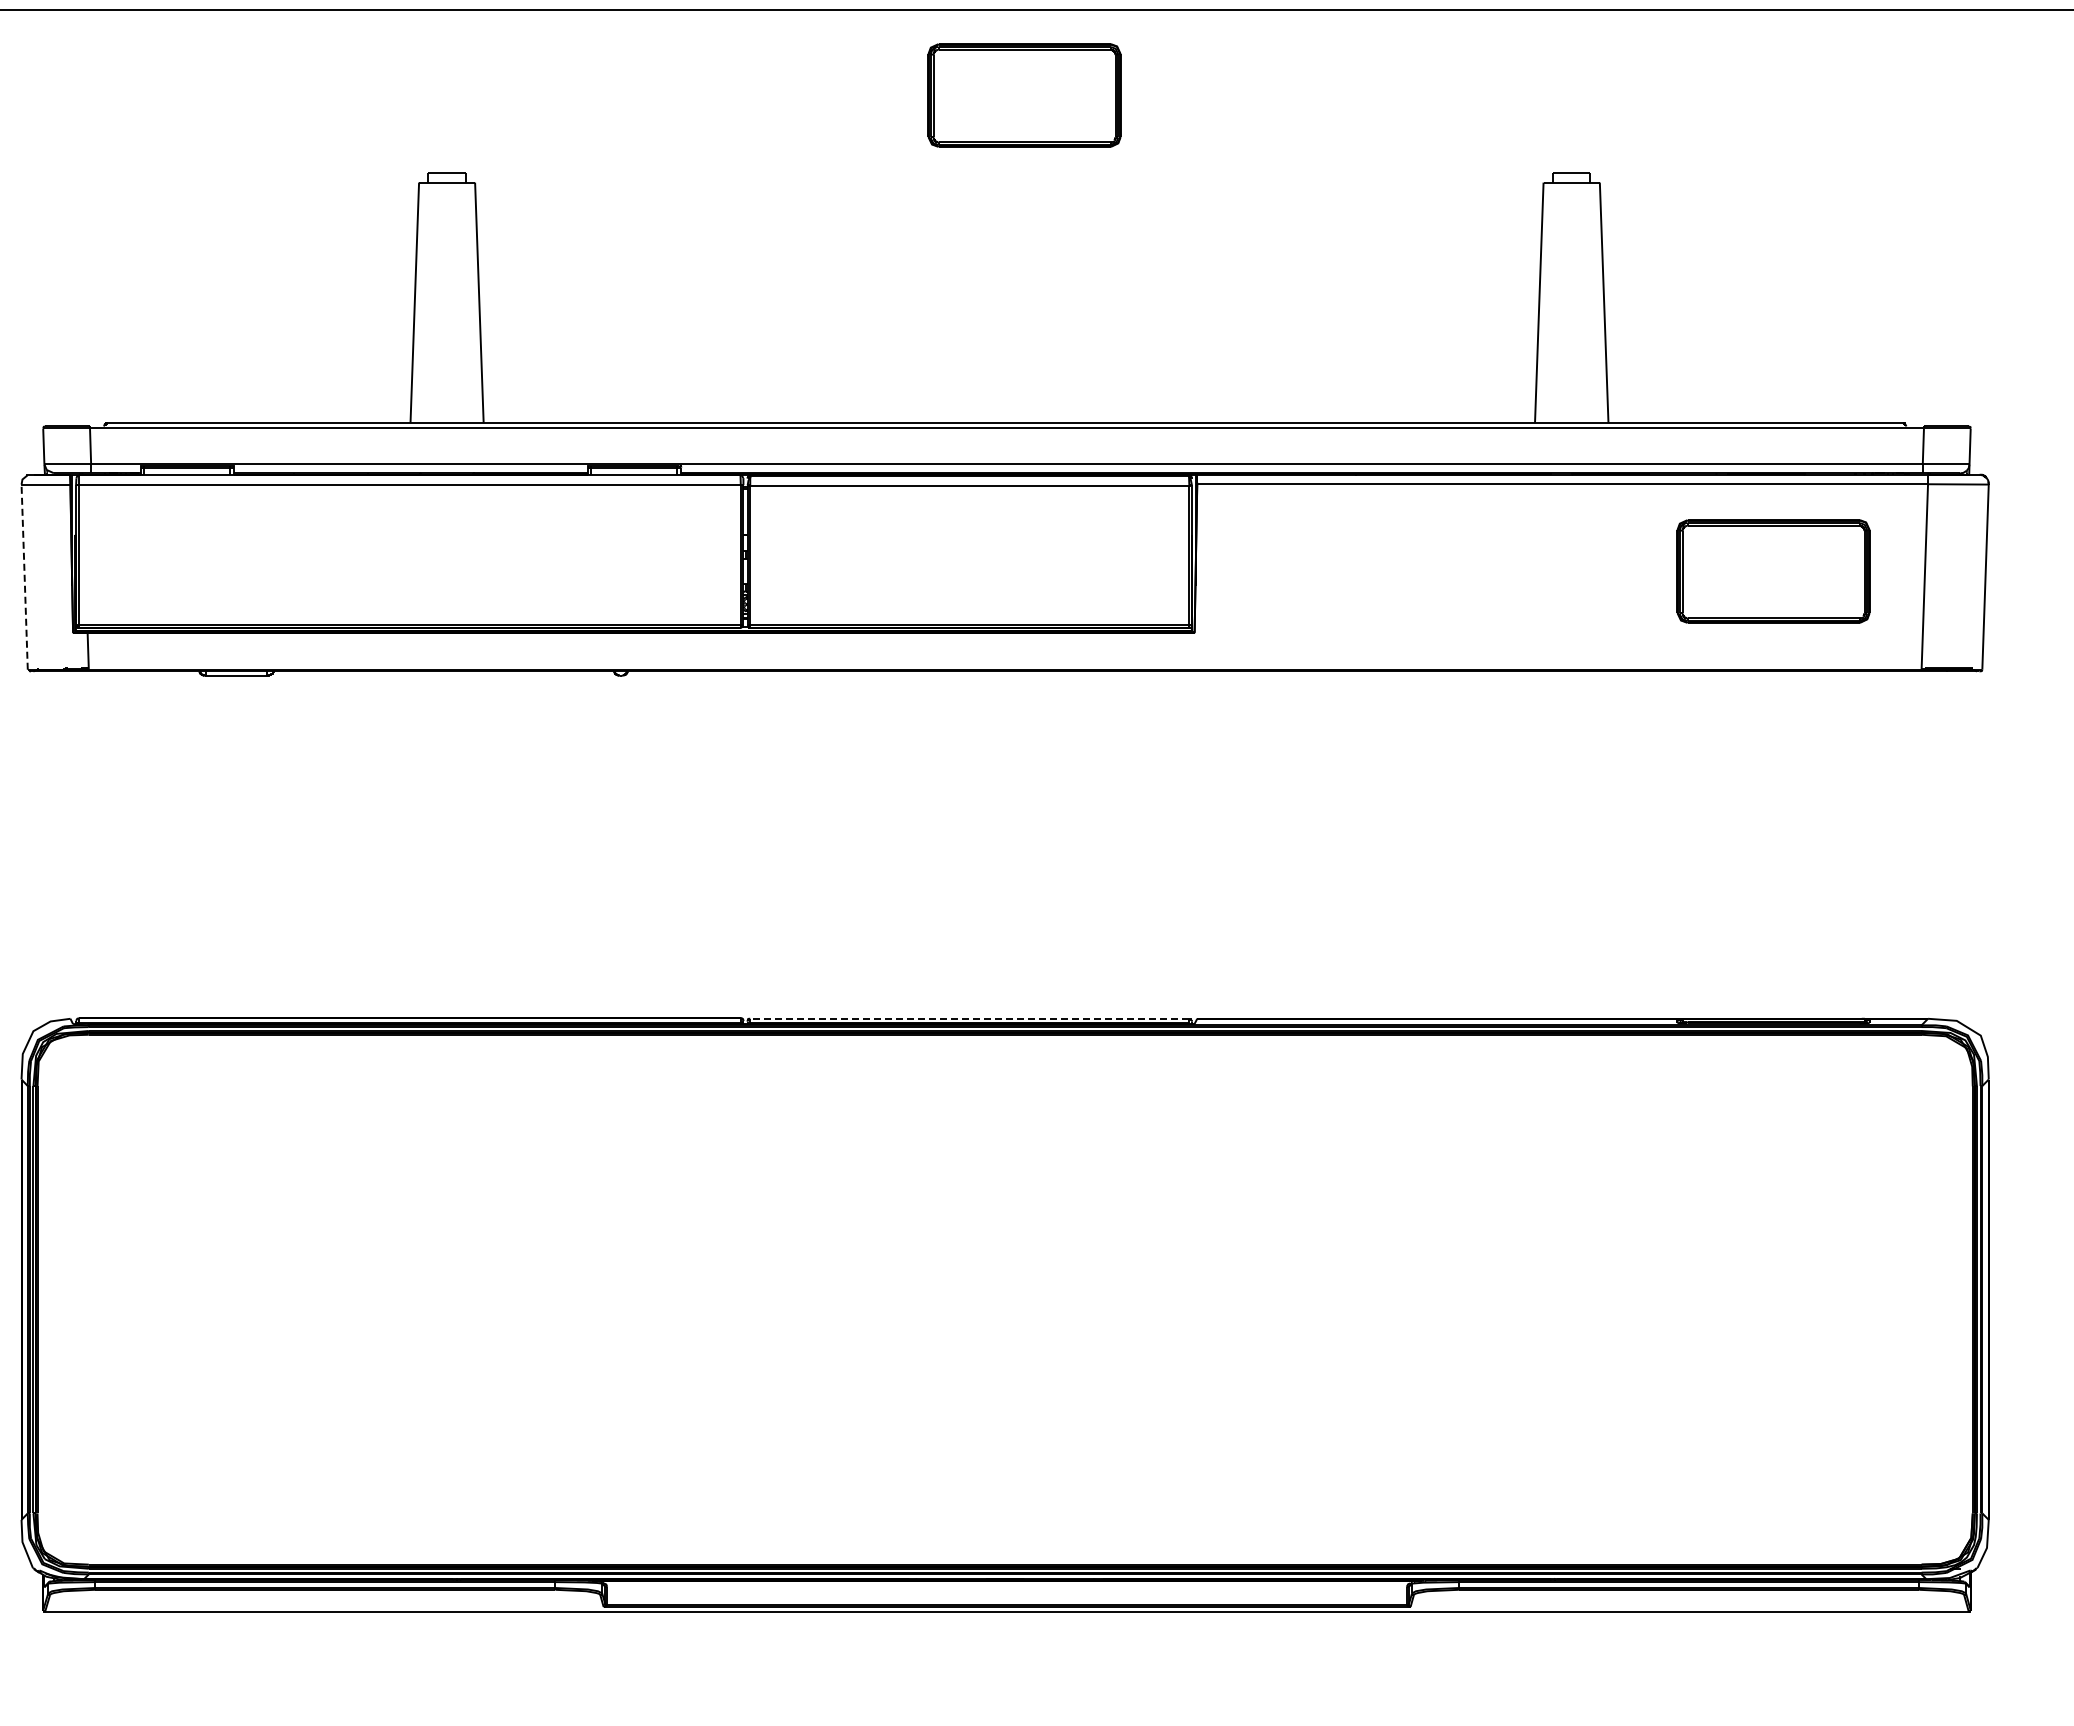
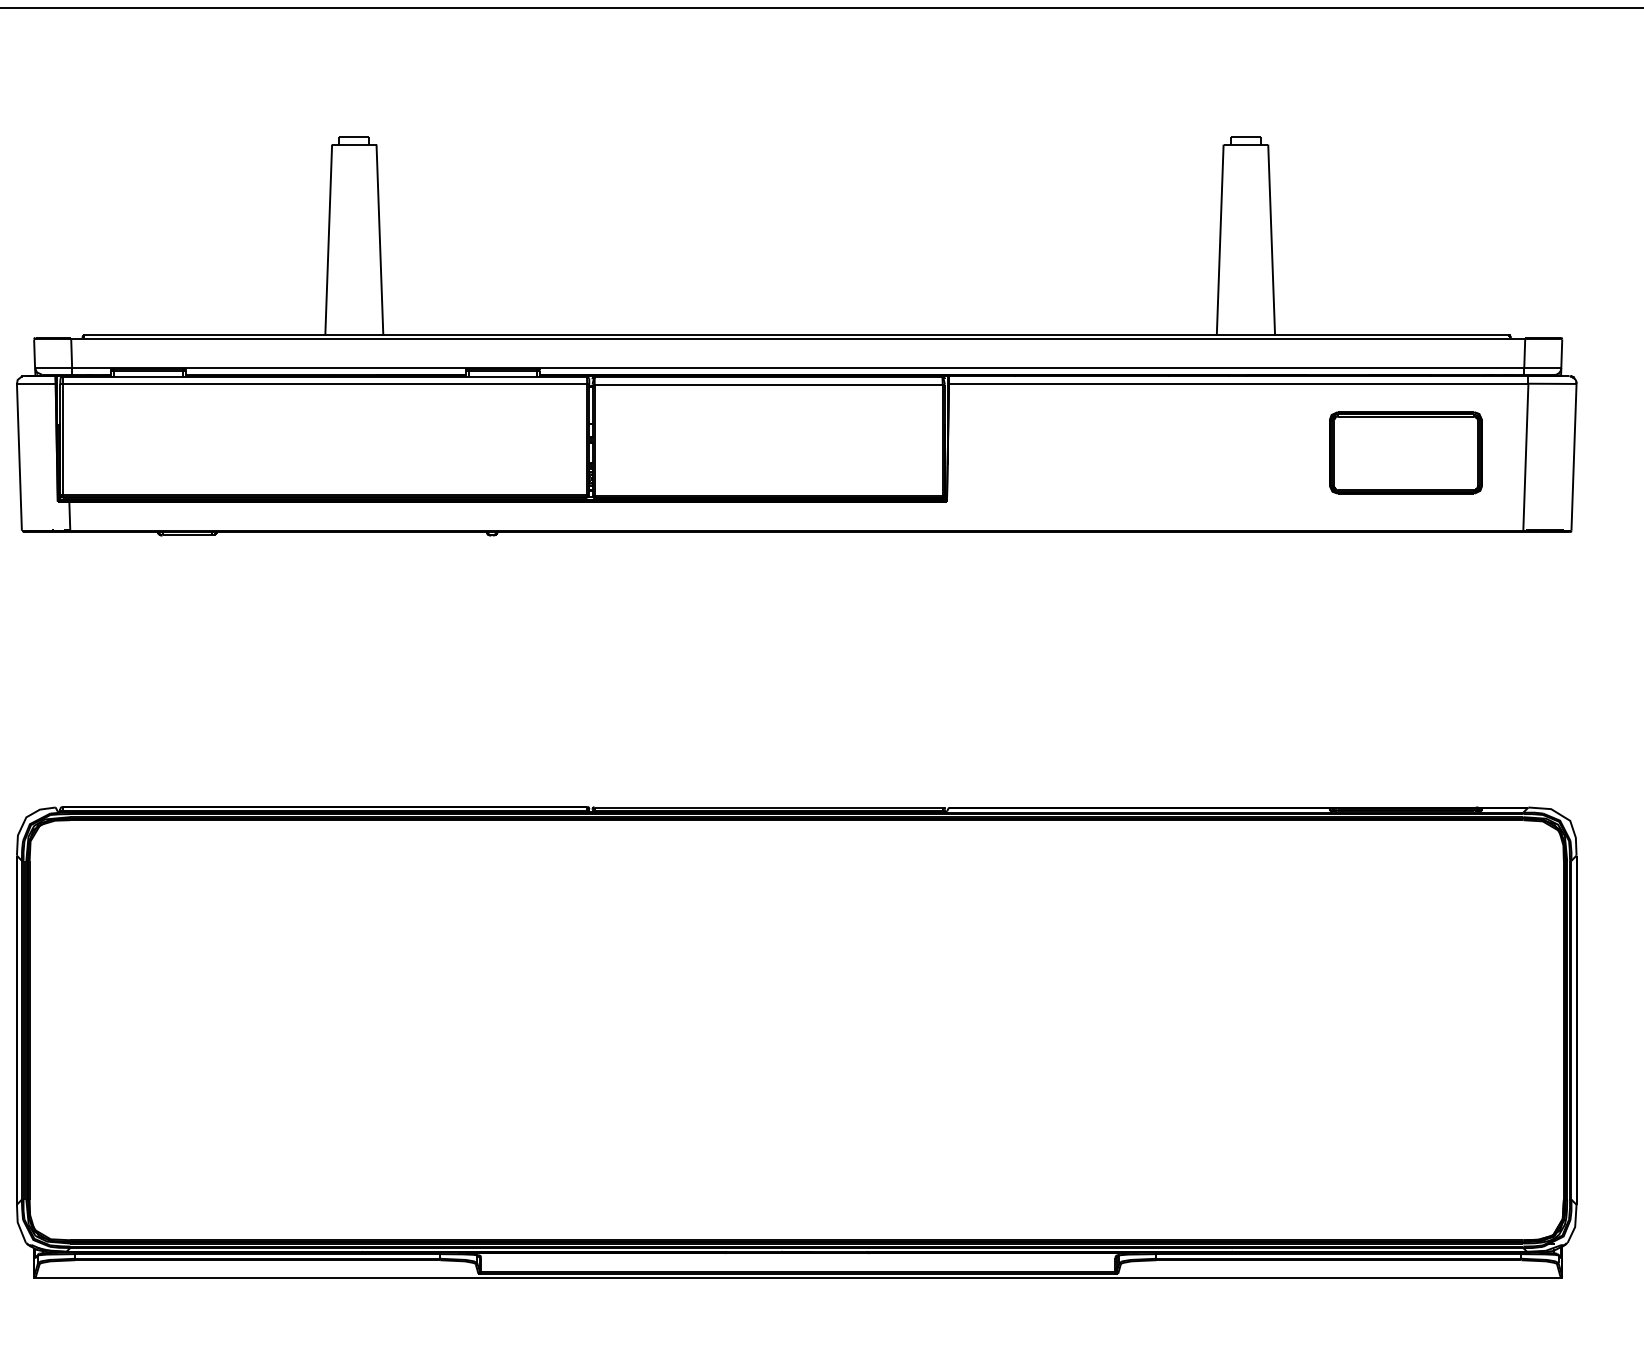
part: (1024, 95) -> (812, 75), removed
line: (24, 576) -> (19, 456), dashed -> solid
line: (969, 1018) -> (768, 807), dashed -> solid

